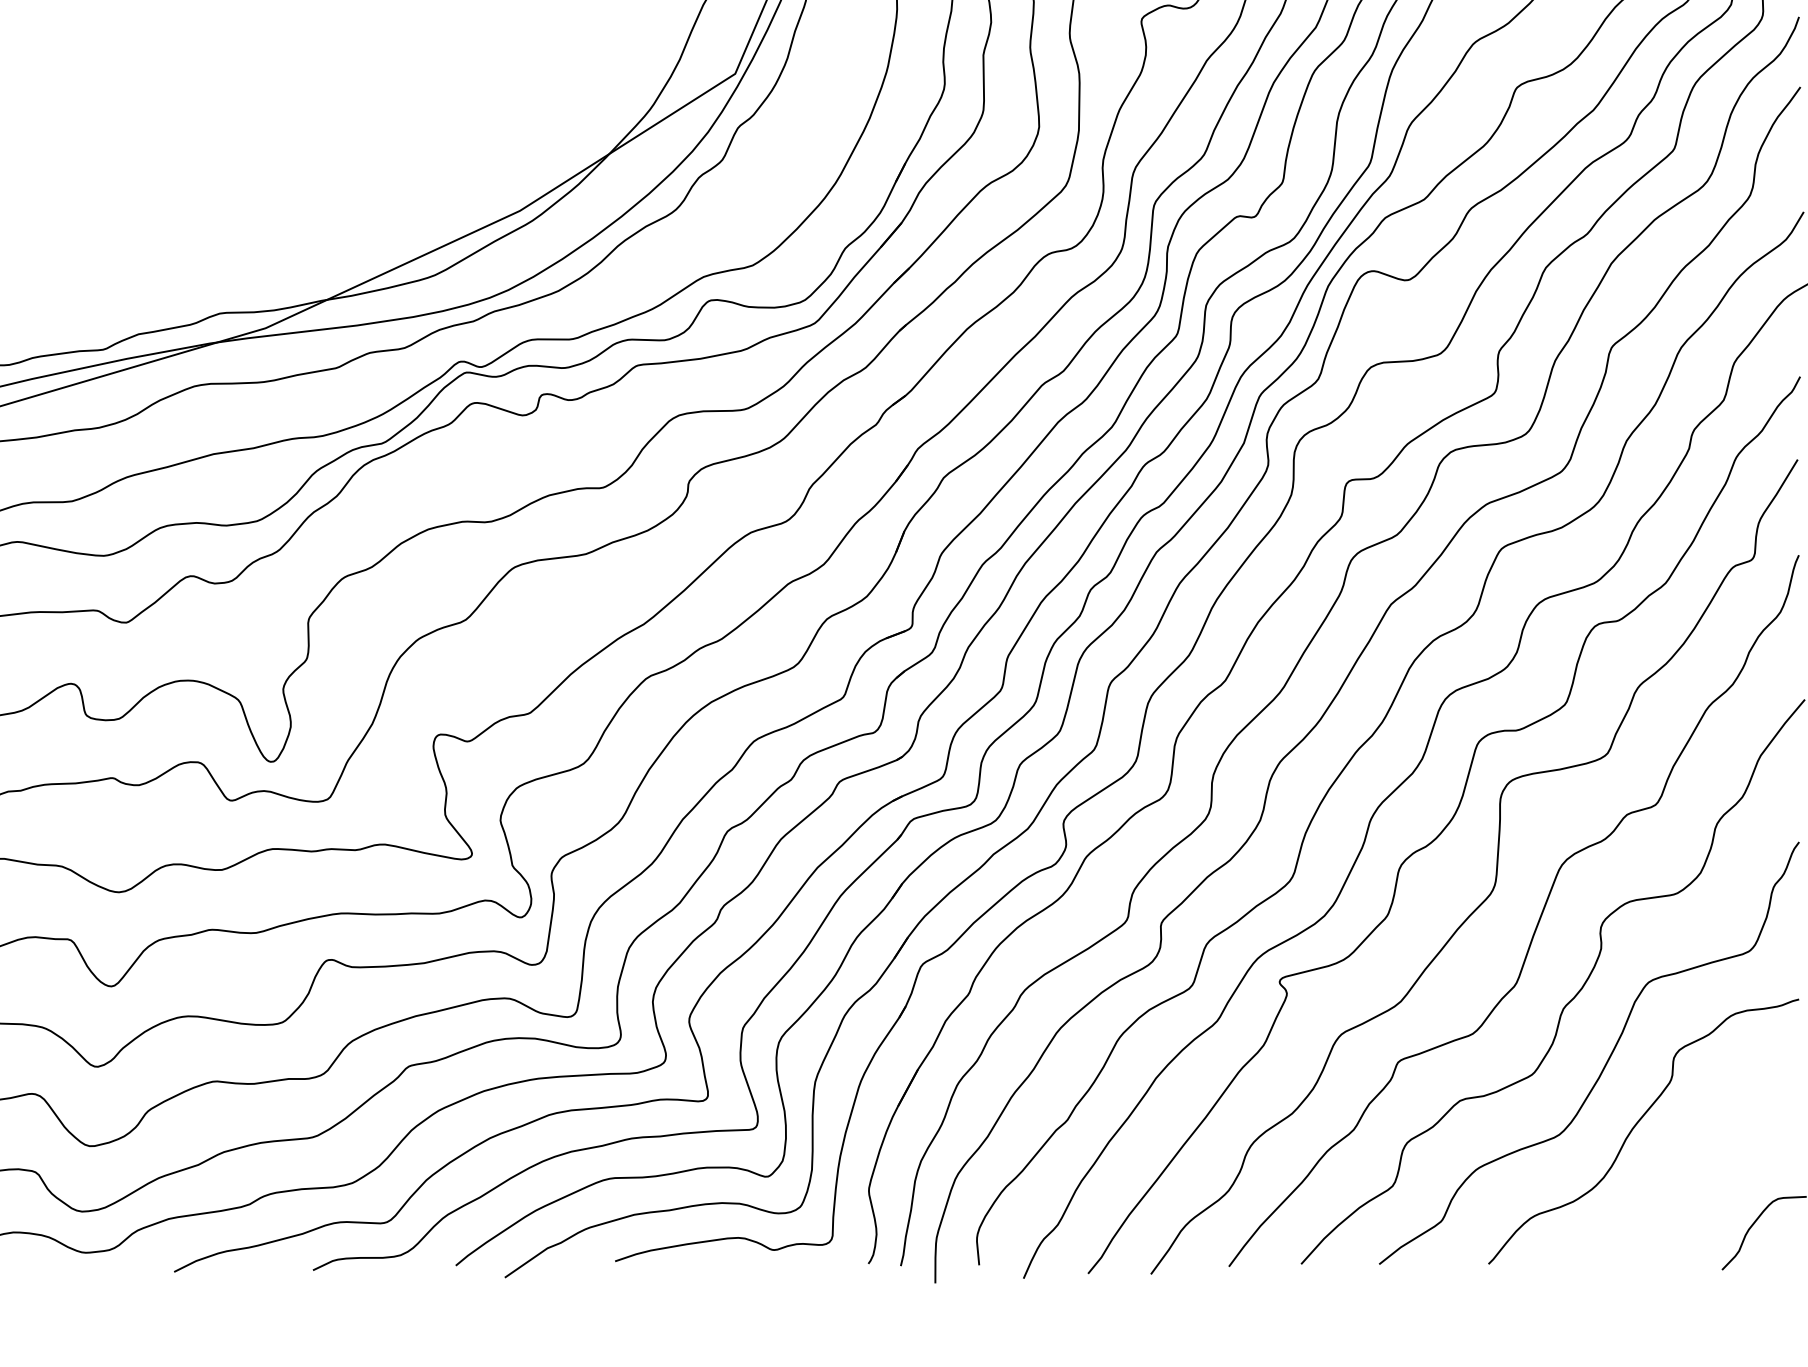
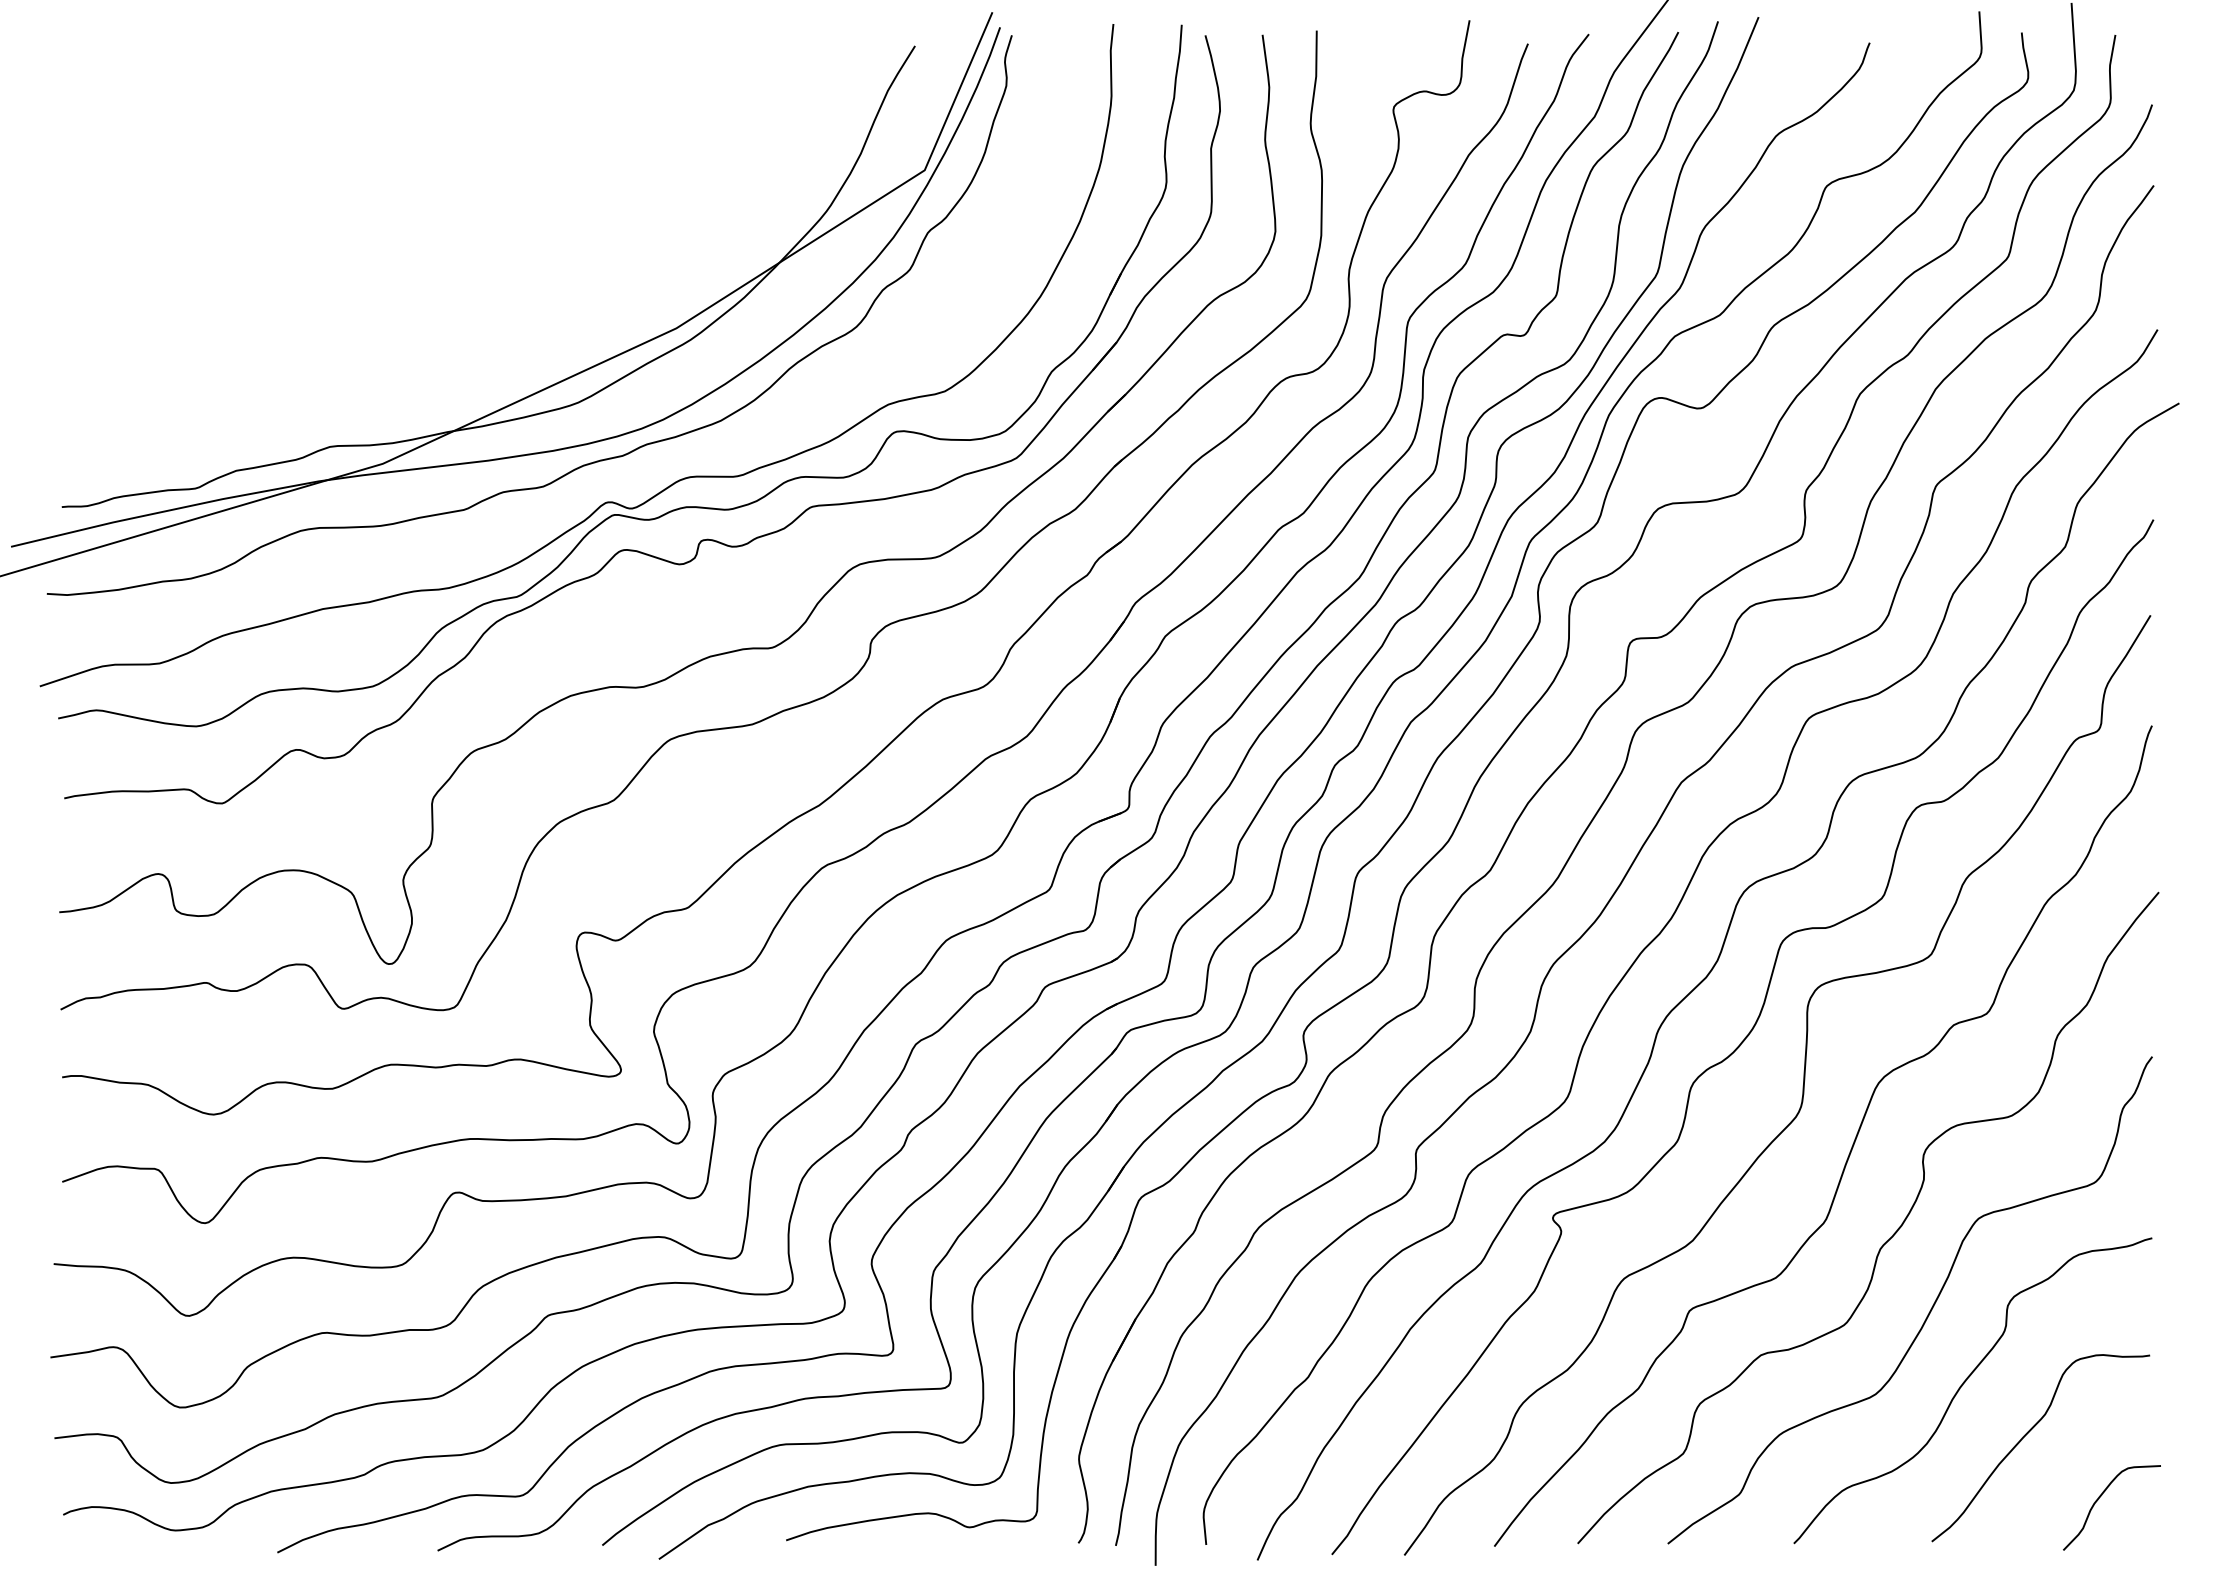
curve: (1690, 1169) -> (2027, 1434), added

